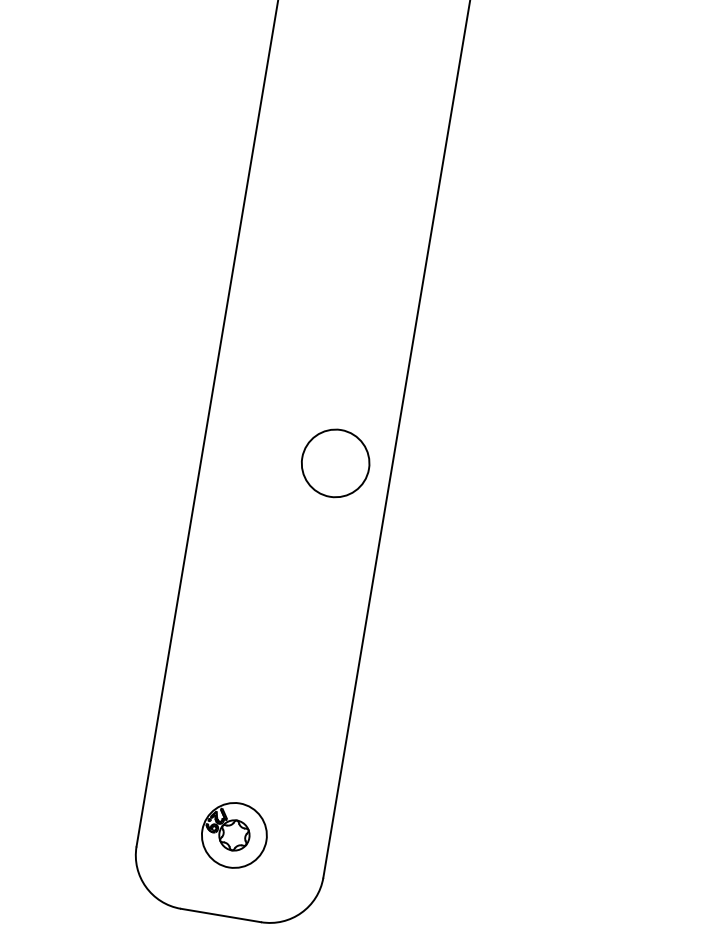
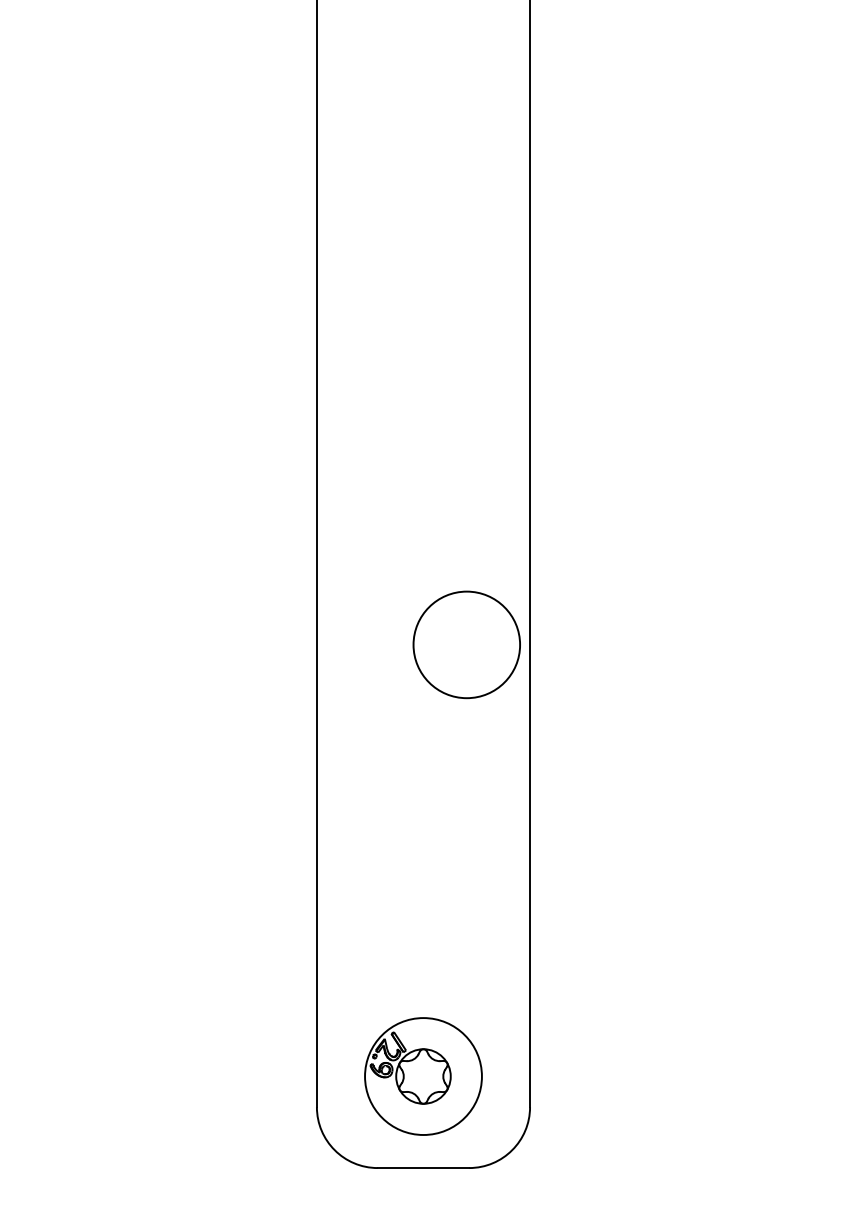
circle: (335, 463) -> (466, 644), size x1.4
part: (234, 835) -> (423, 1076), size x1.6

